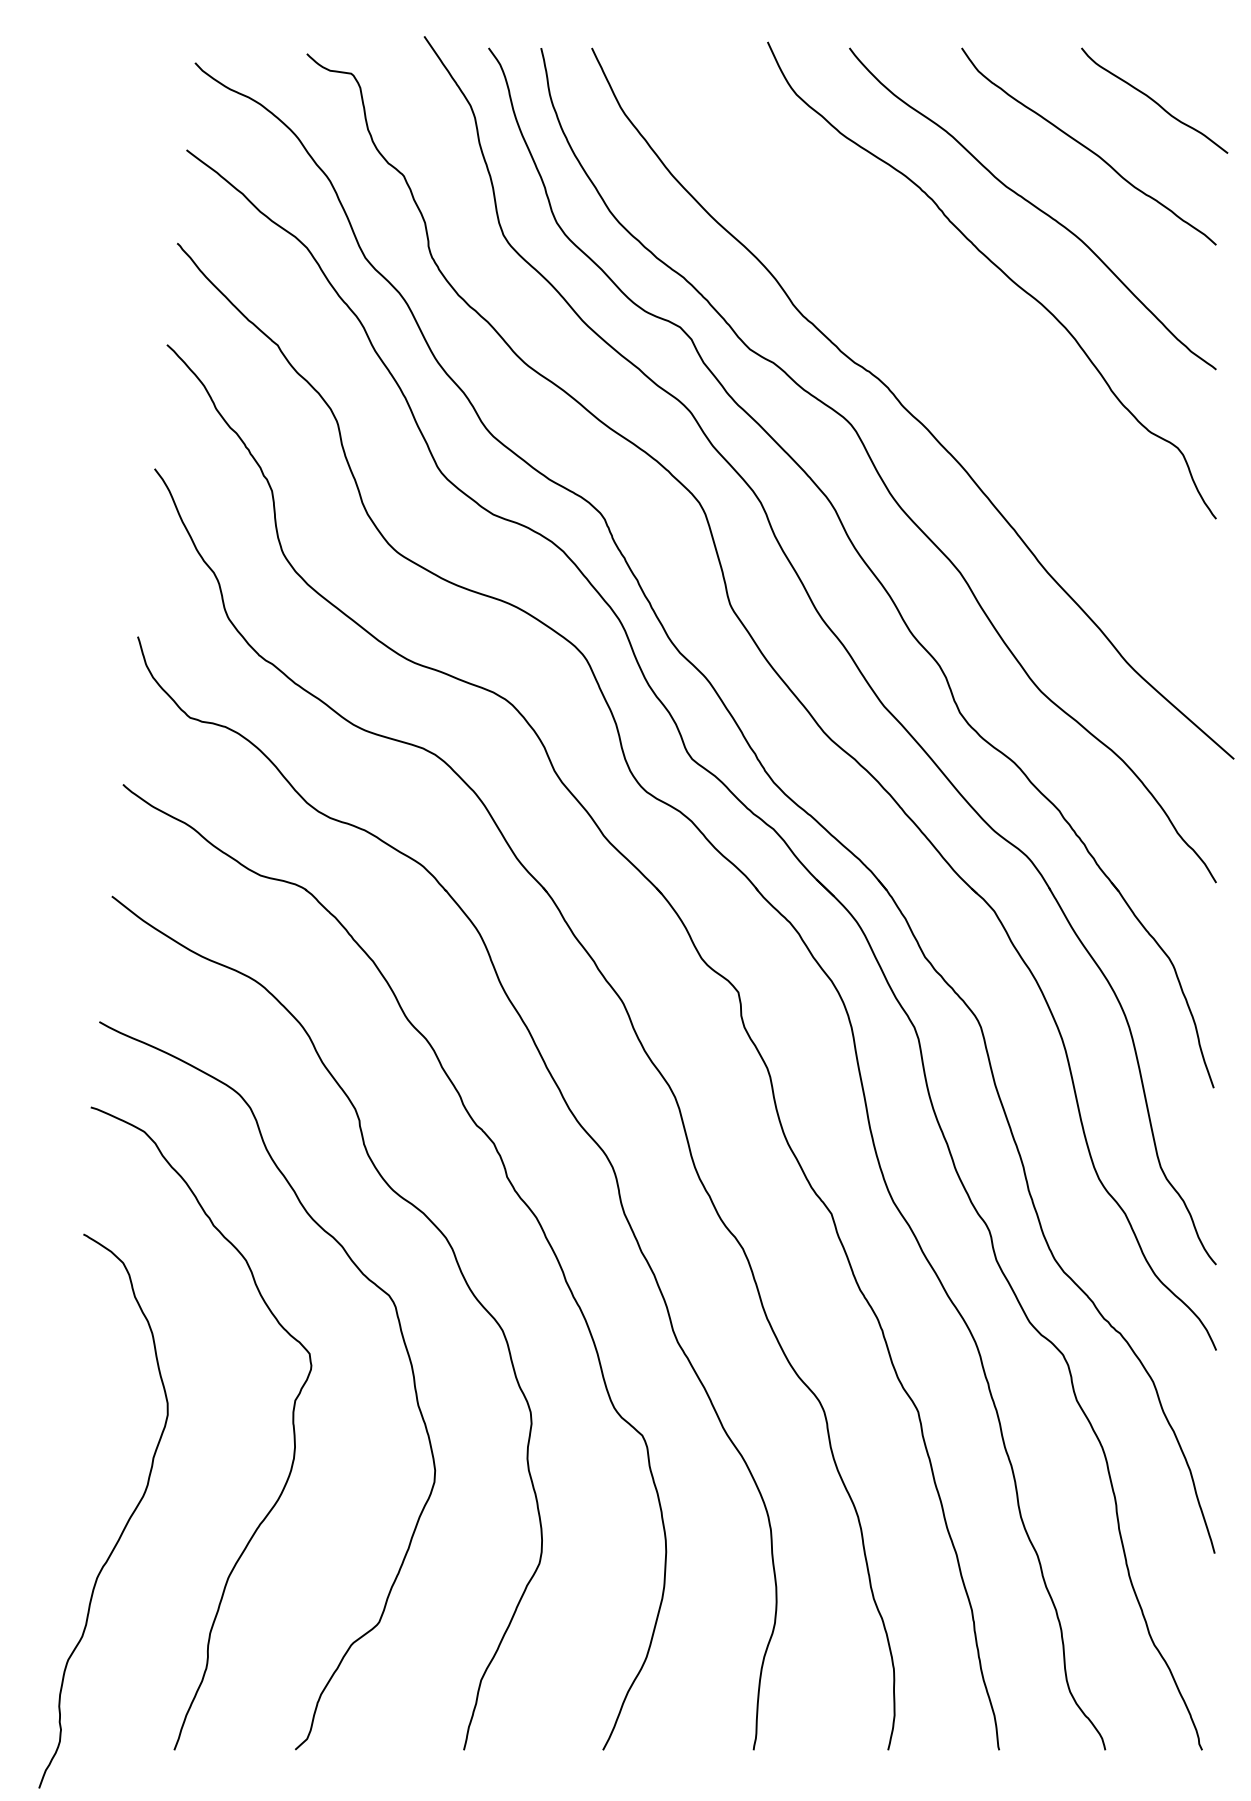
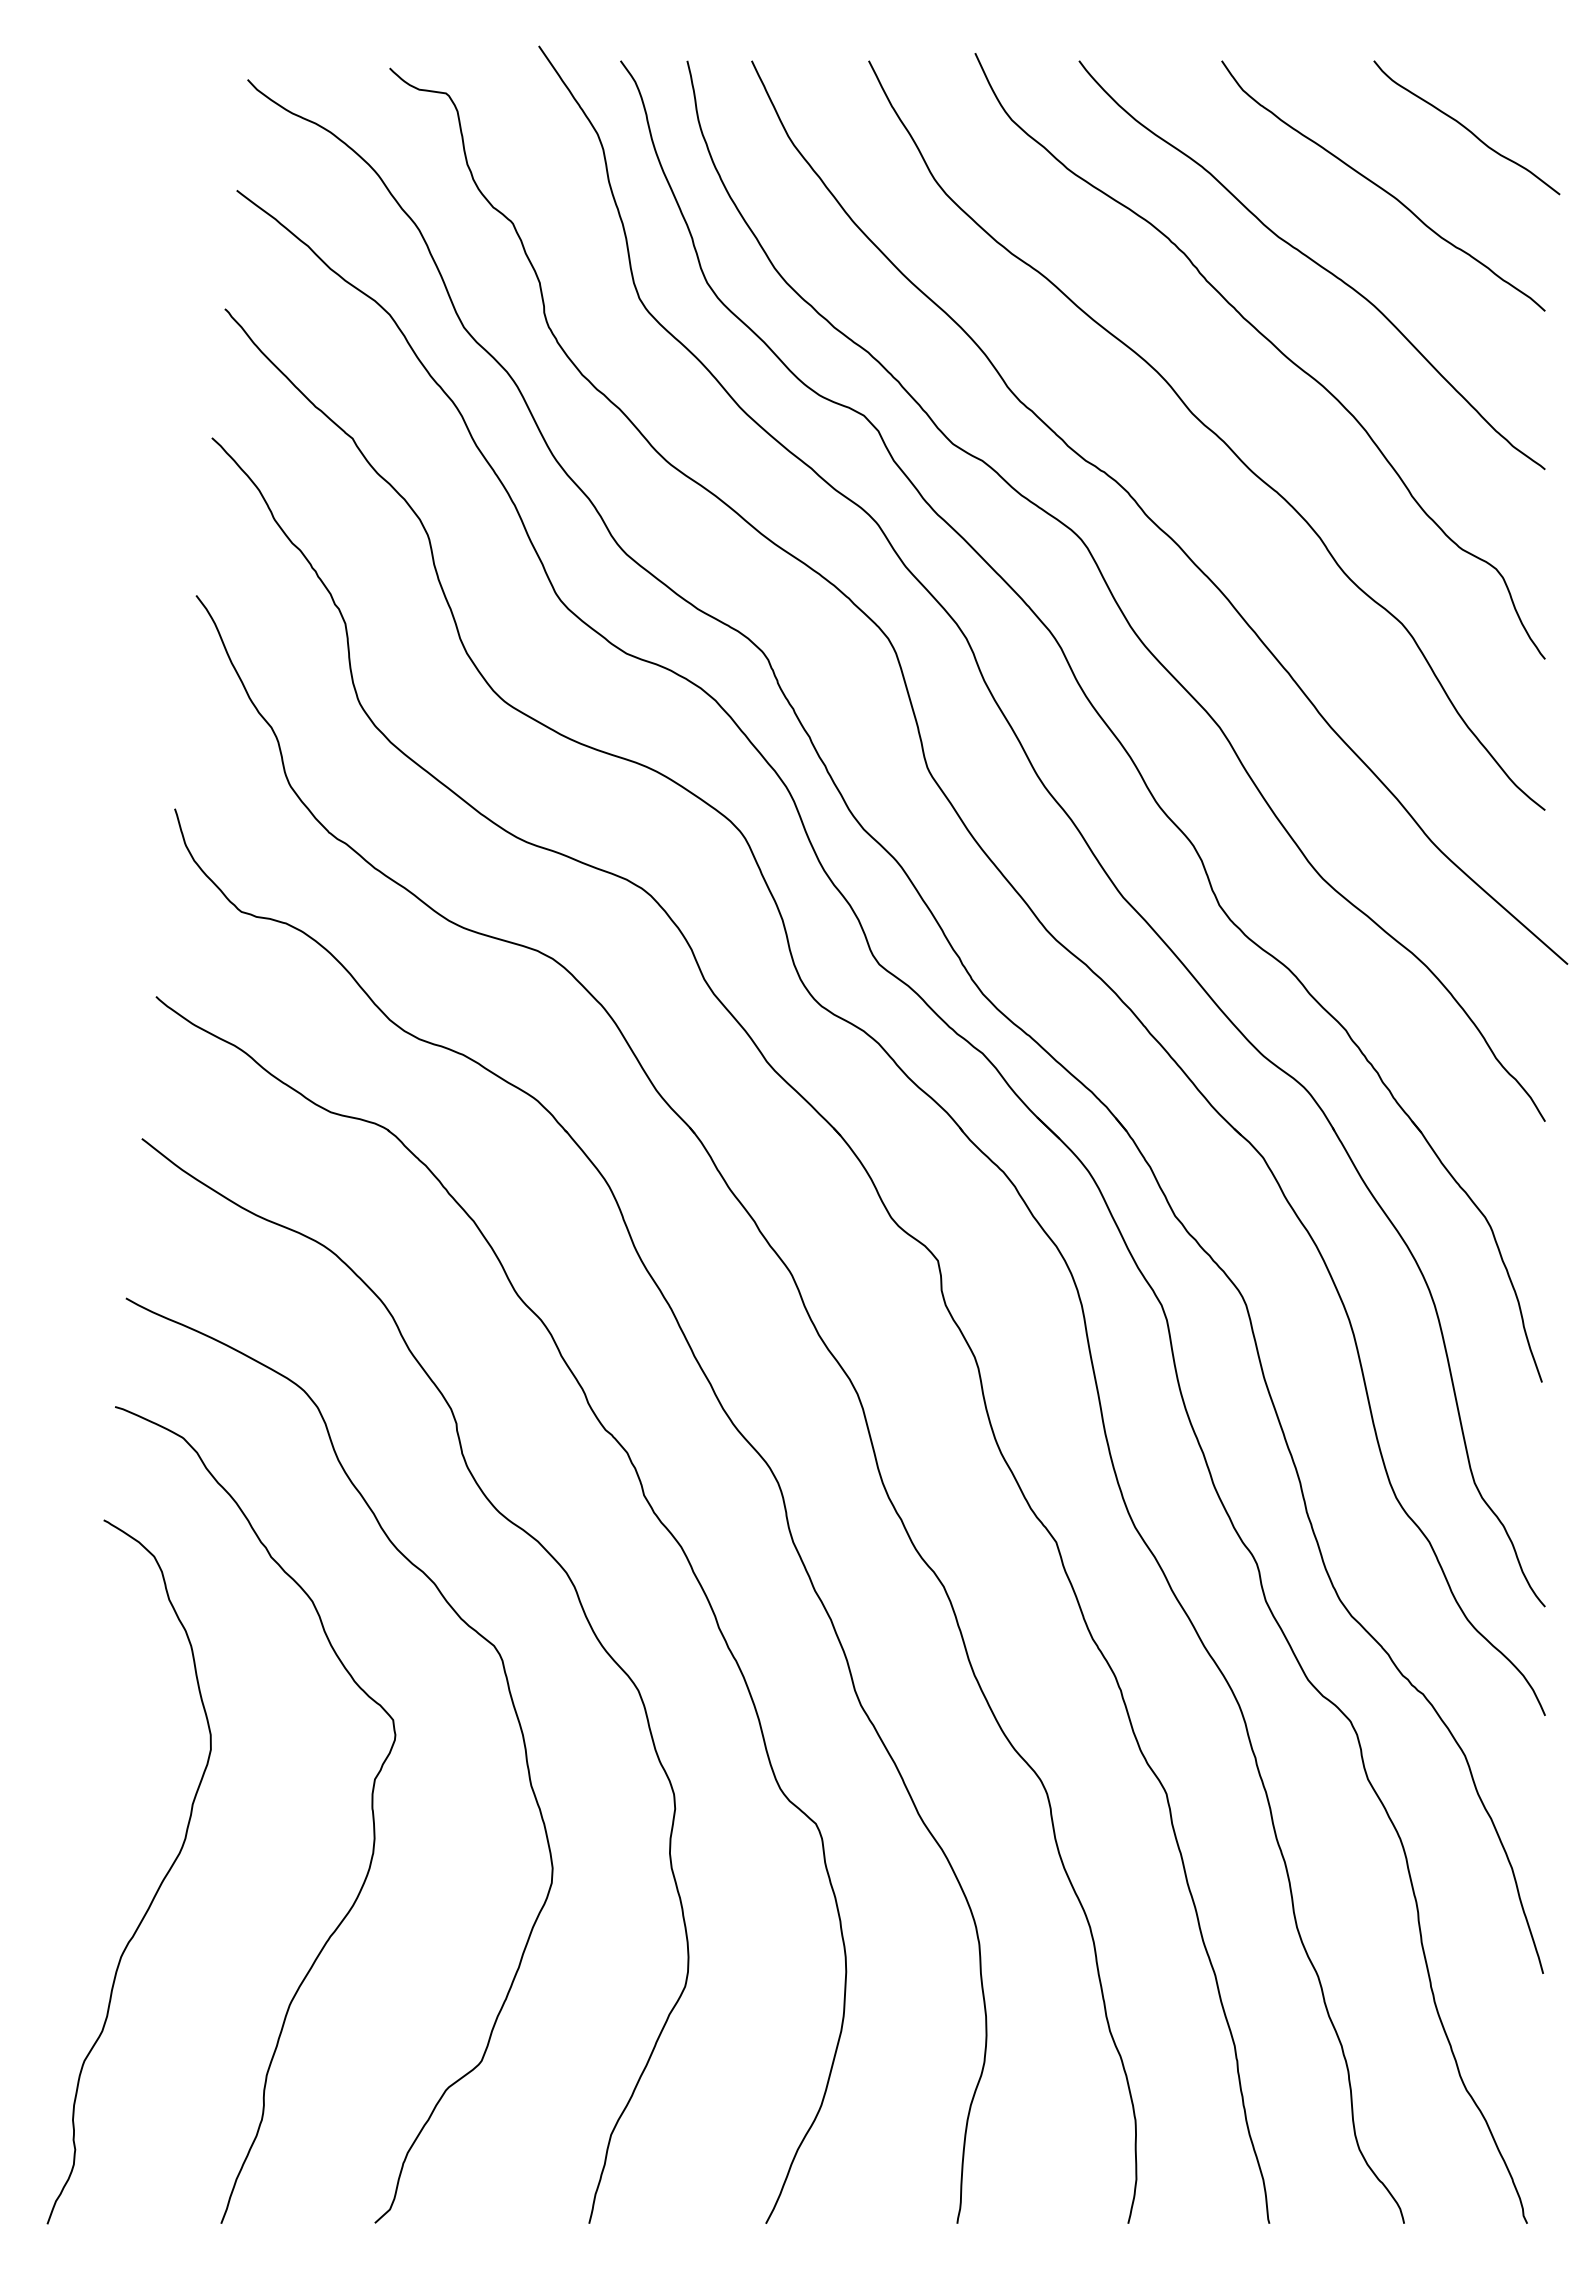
curve: (952, 339) -> (1210, 431), added
curve: (125, 1524) -> (157, 1888), moved

